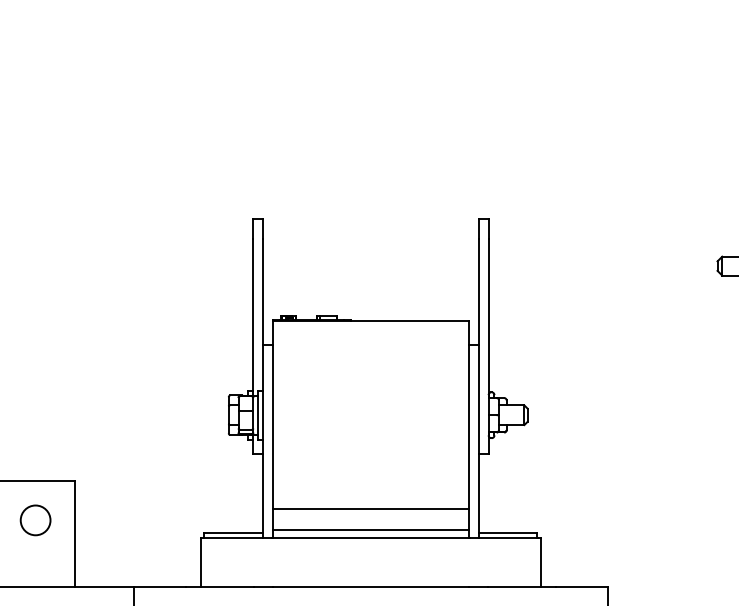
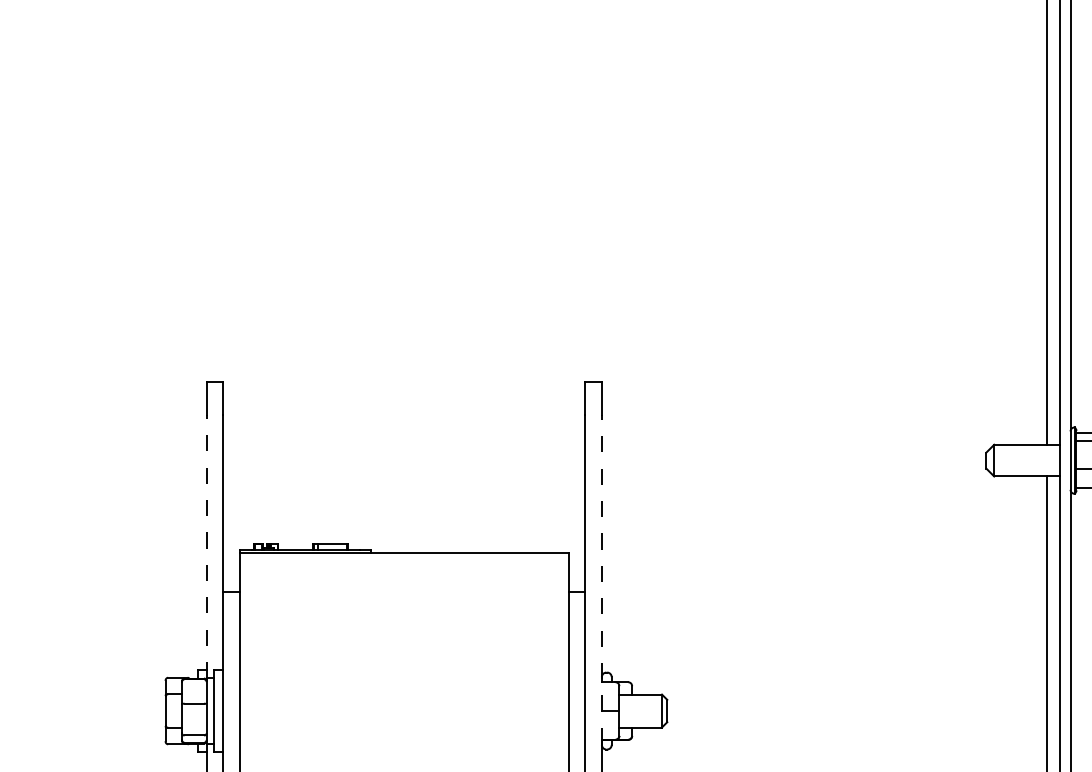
line: (253, 316) -> (207, 545), solid -> dashed
line: (488, 336) -> (601, 578), solid -> dashed

